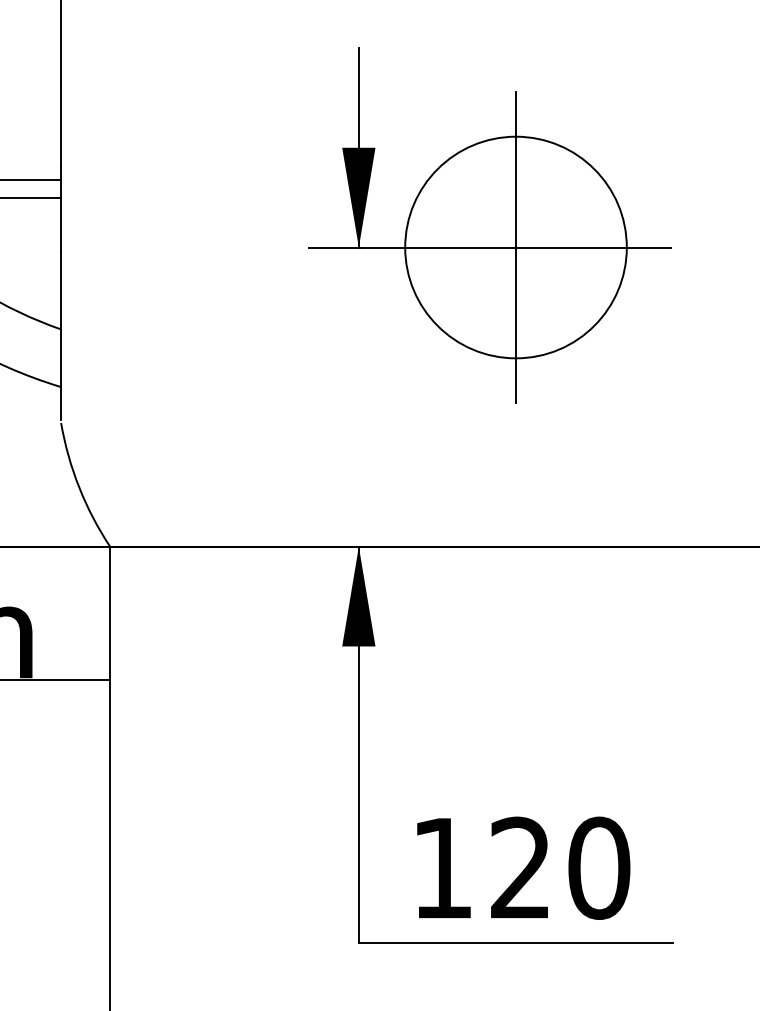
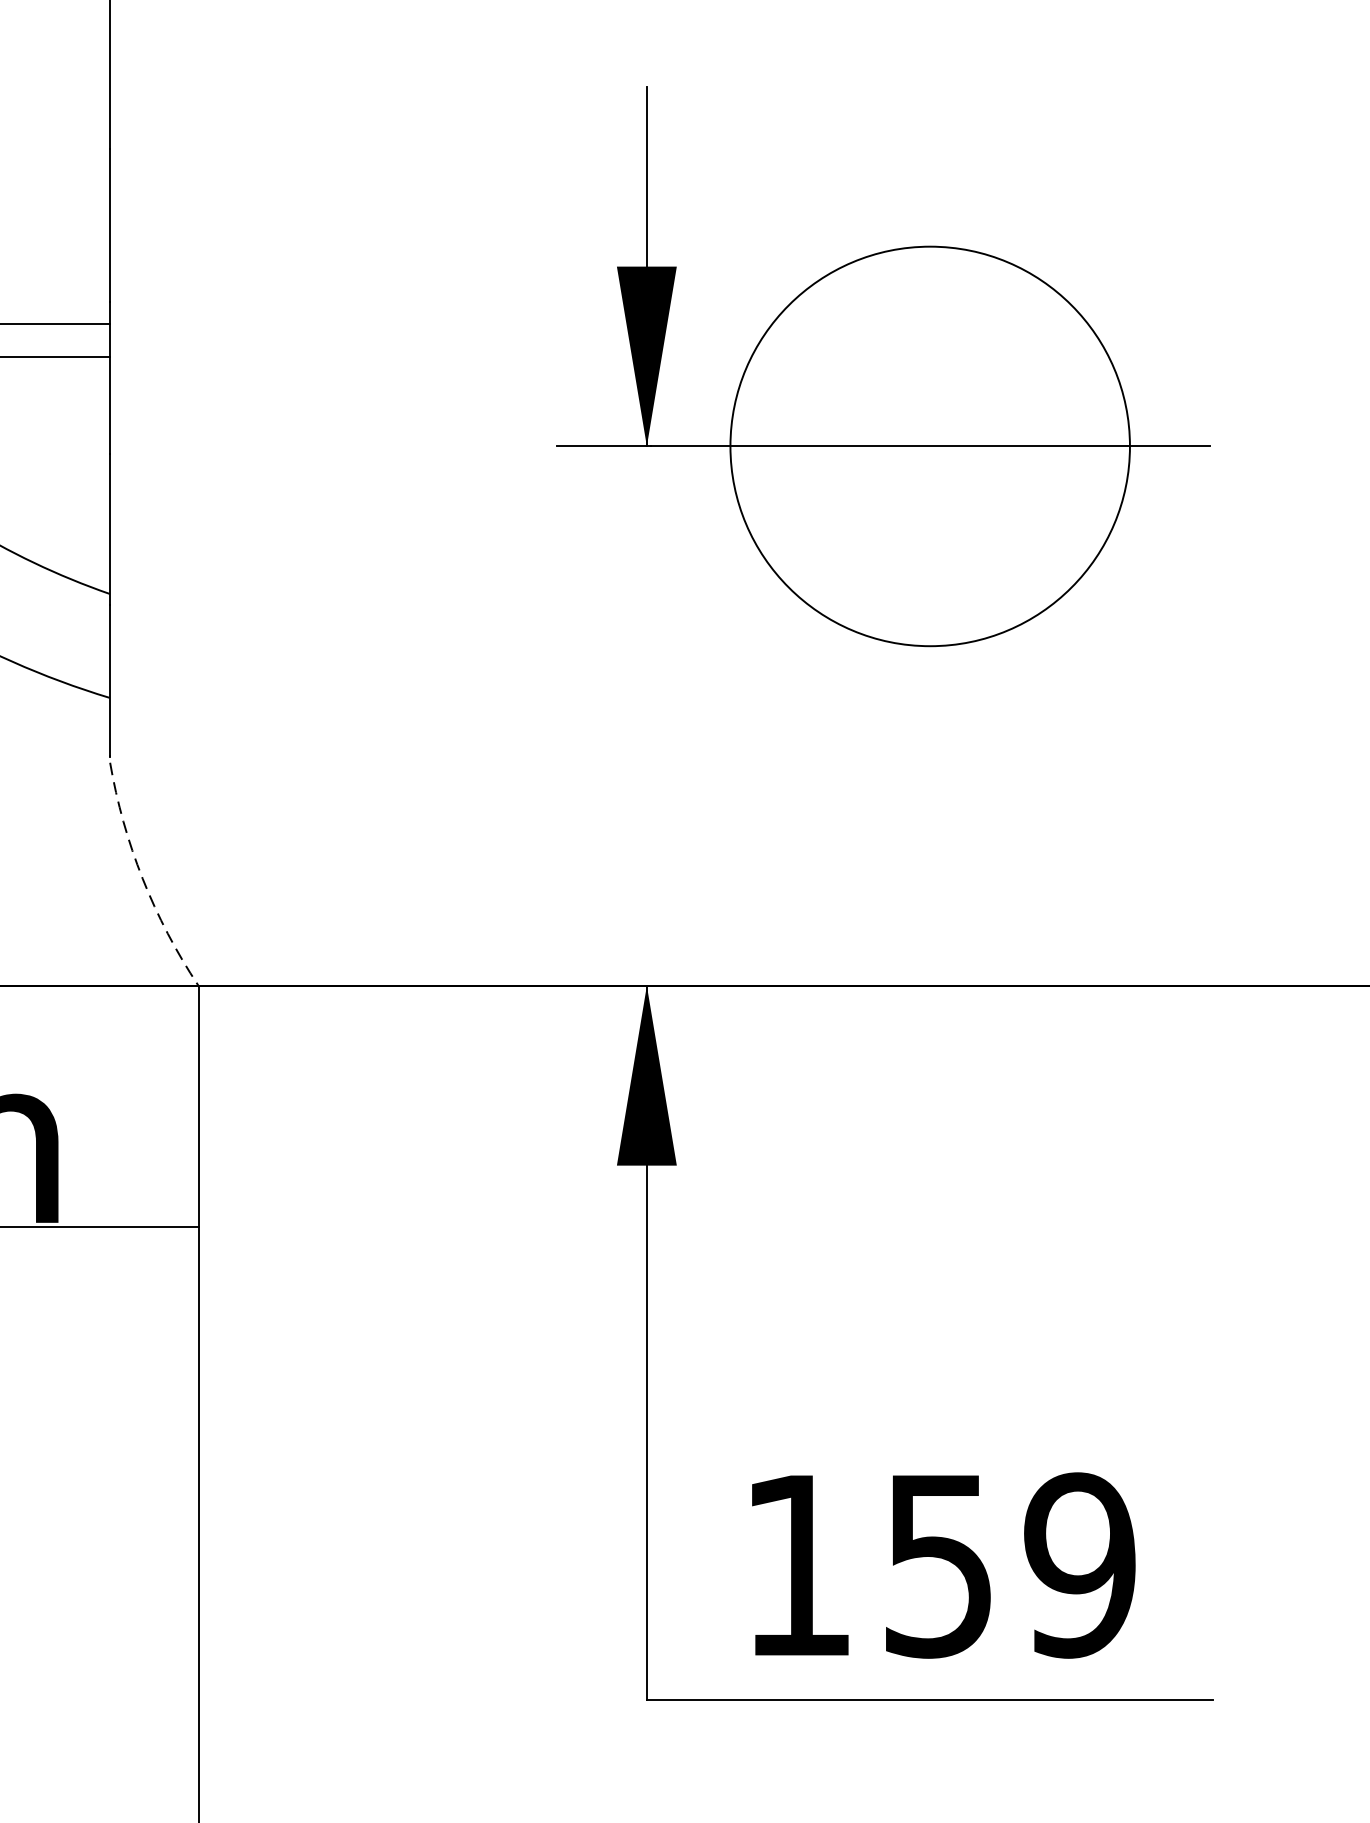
line: (516, 247) -> (931, 446), removed
arc: (79, 487) -> (143, 879), solid -> dashed
text: (560, 867) -> (1010, 1564), 120 -> 159

